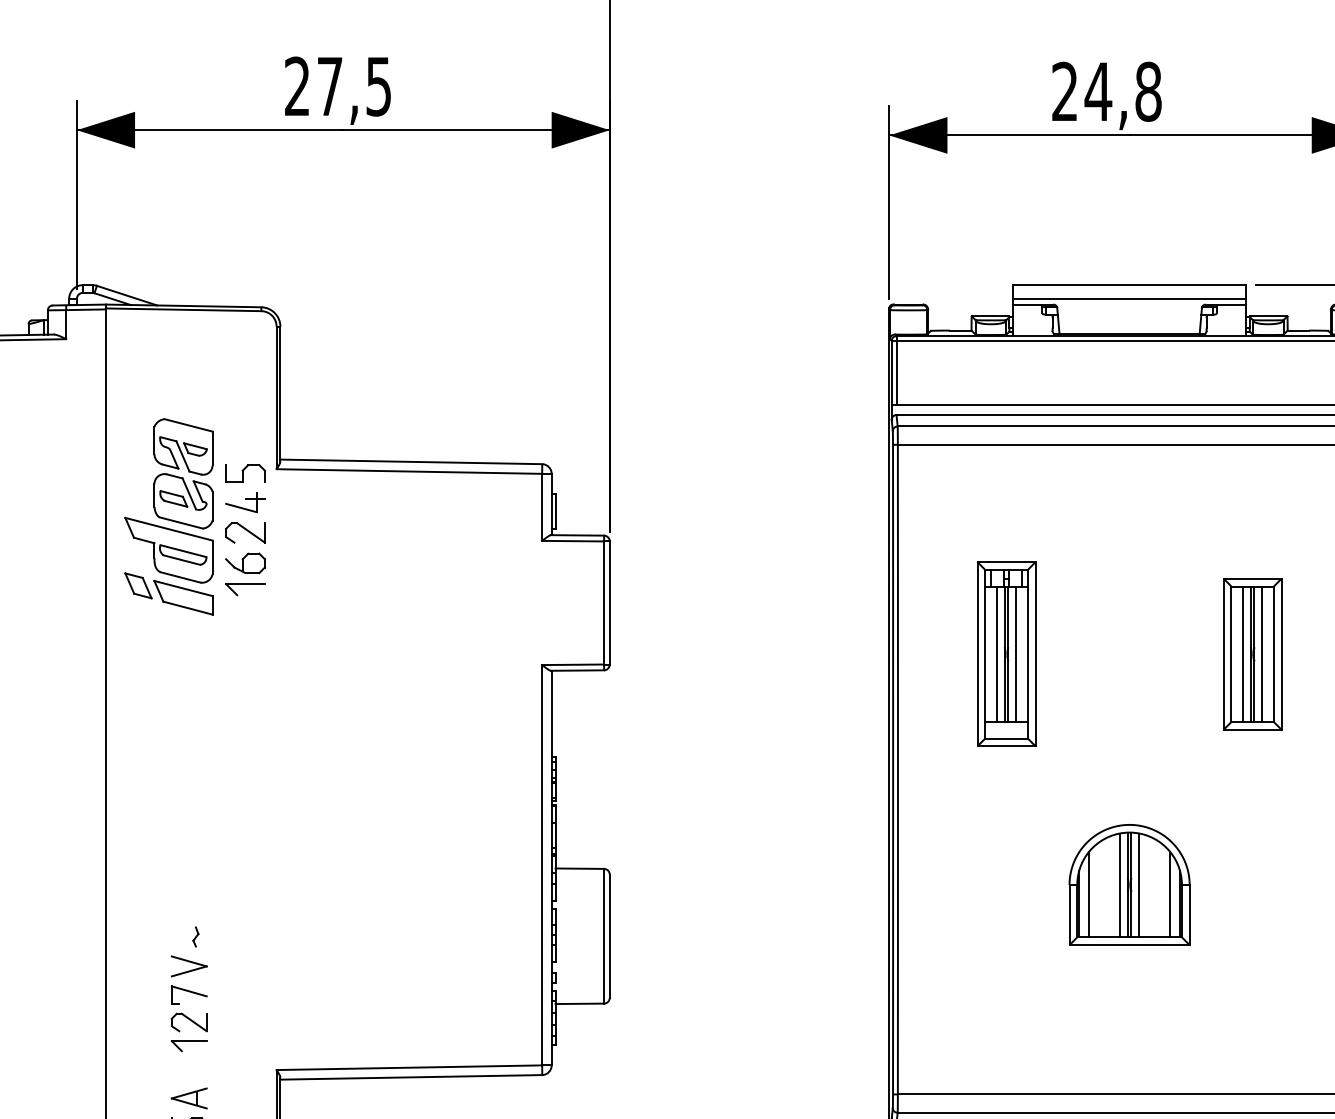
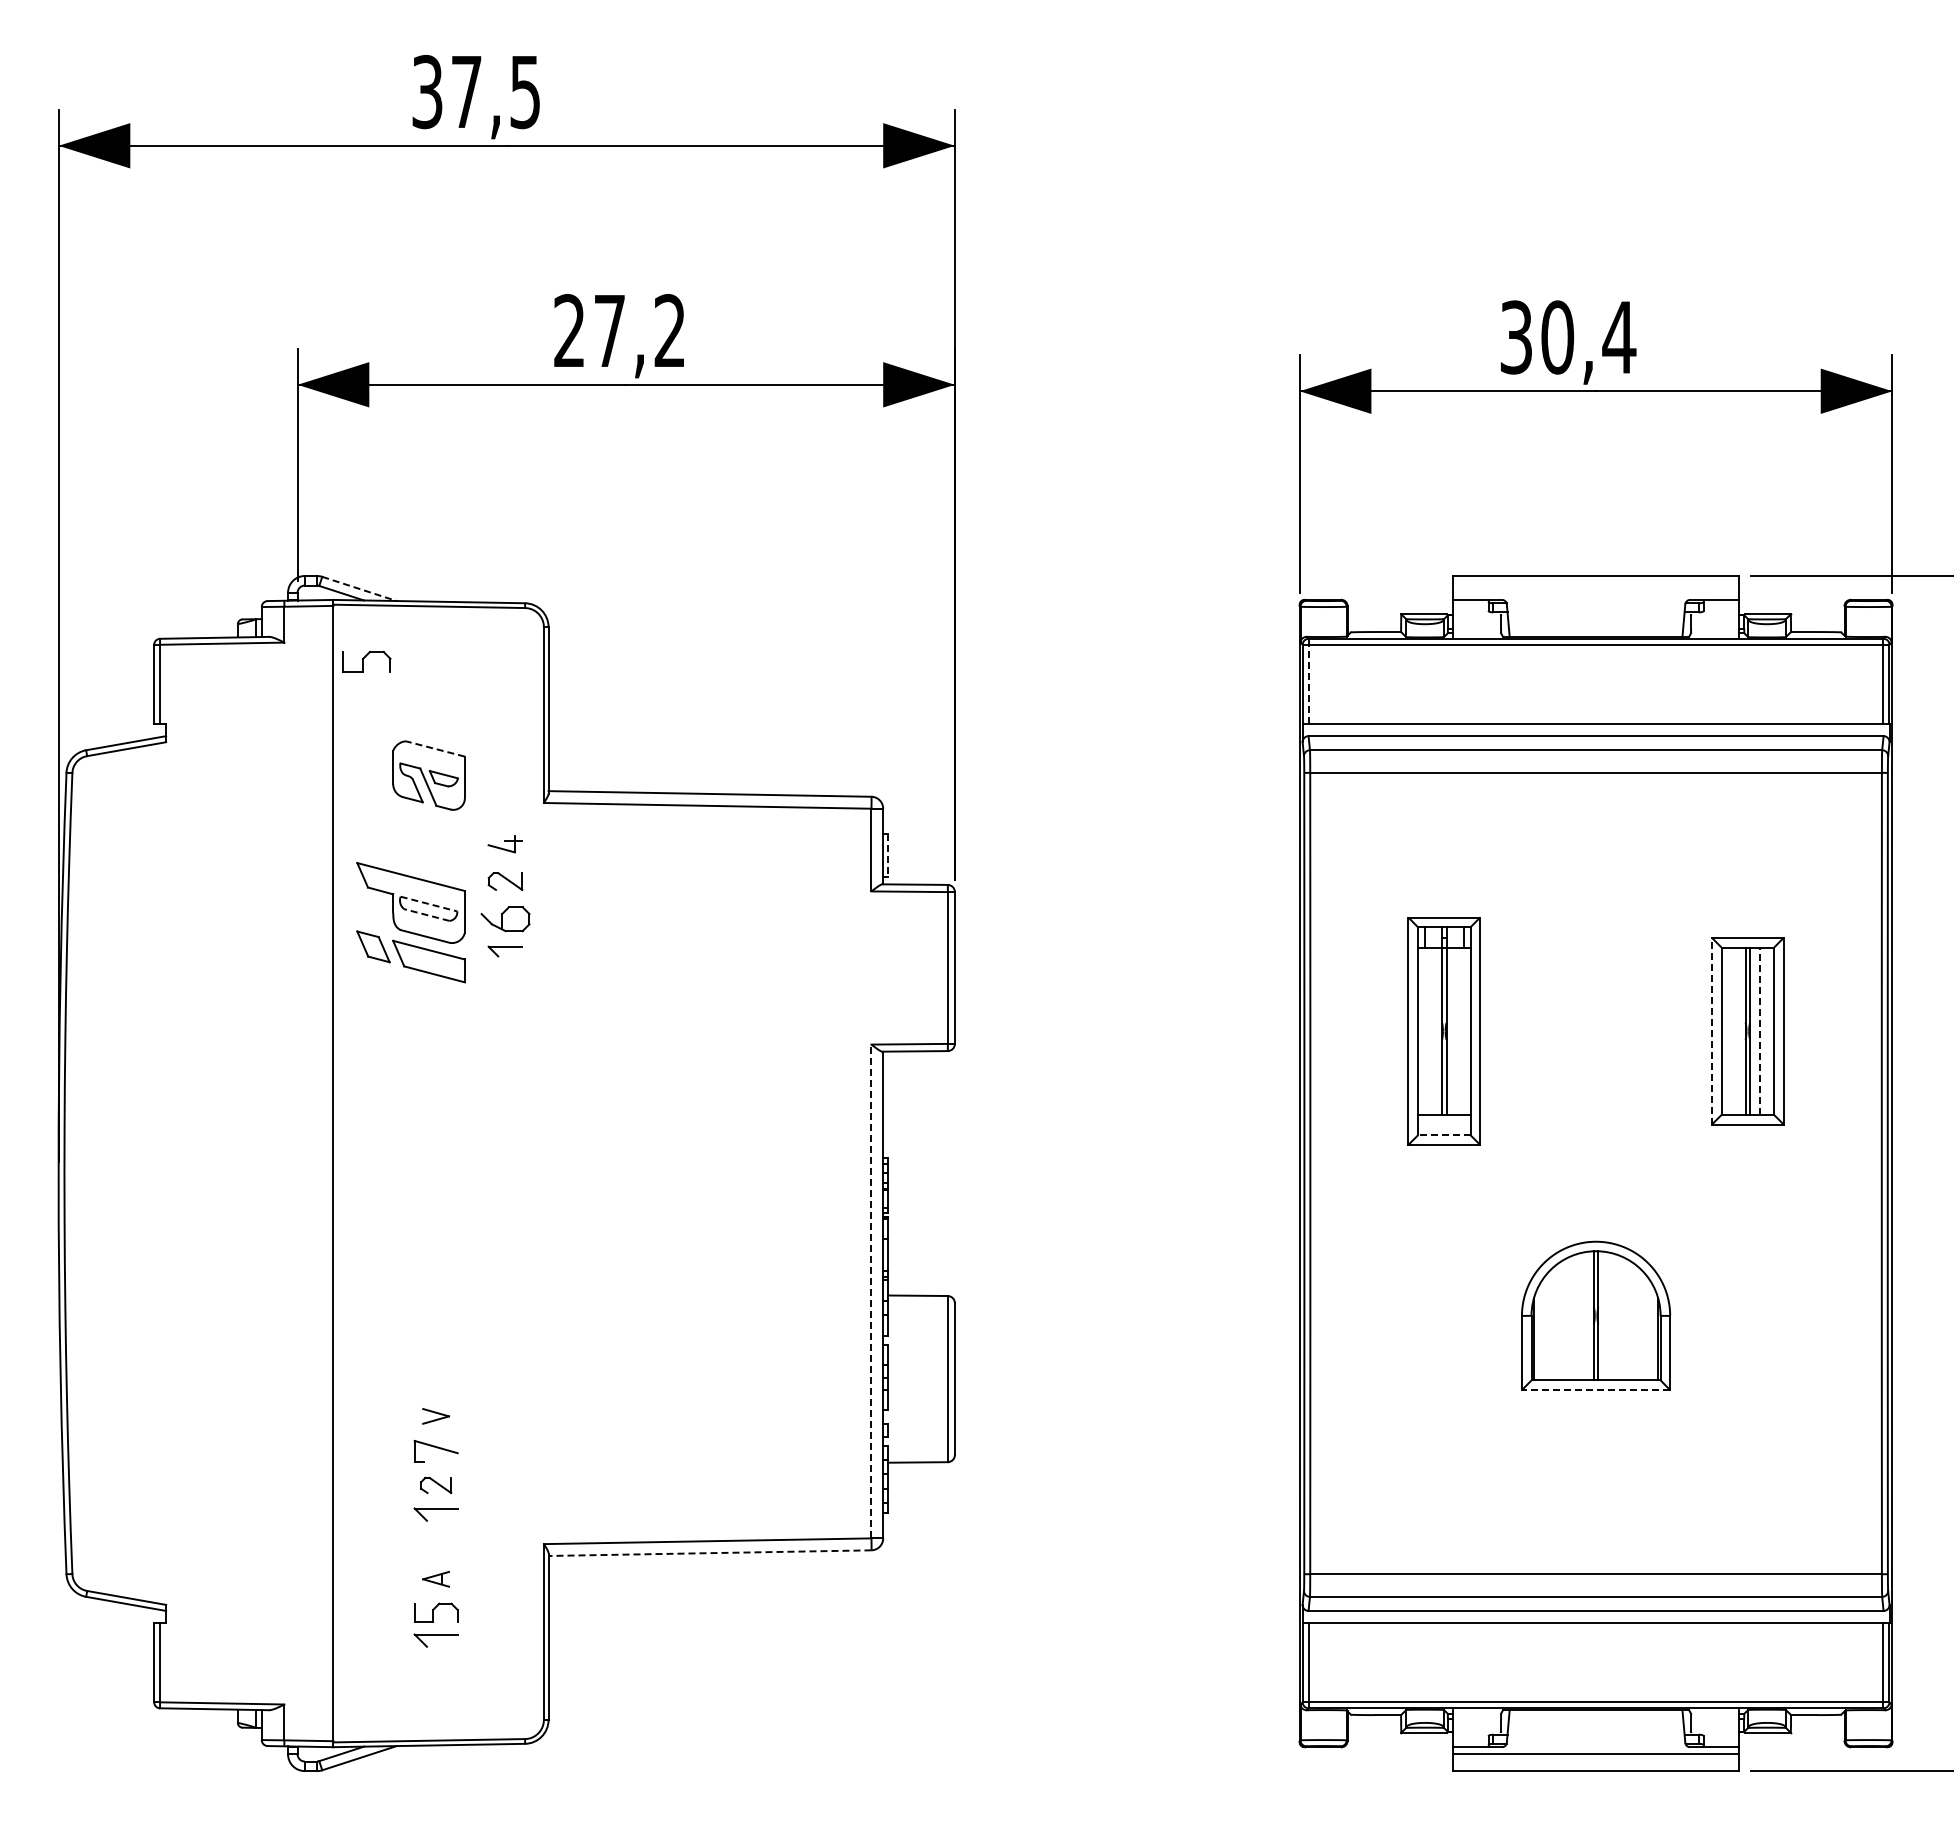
text: (378, 86) -> (669, 331), 27,5 -> 27,2
text: (1107, 91) -> (1568, 337), 24,8 -> 30,4
line: (127, 296) -> (359, 589), solid -> dashed
line: (1129, 298) -> (1595, 592), removed
line: (896, 370) -> (1308, 681), solid -> dashed
line: (187, 425) -> (434, 748), solid -> dashed
part: (245, 472) -> (366, 661), moved
part: (183, 501) -> (428, 842), removed
part: (244, 502) -> (504, 843), size x0.7
line: (555, 511) -> (887, 855), solid -> dashed
part: (245, 532) -> (505, 881), size x0.7
line: (183, 551) -> (429, 904), solid -> dashed
line: (181, 559) -> (426, 914), solid -> dashed
part: (244, 589) -> (504, 951), size x0.7
line: (1223, 653) -> (1712, 1030), solid -> dashed
line: (996, 654) -> (1432, 1031), removed
line: (1016, 654) -> (1456, 1031), removed
line: (1242, 654) -> (1735, 1031), removed
line: (1262, 654) -> (1759, 1031), solid -> dashed
line: (1005, 738) -> (1443, 1135), solid -> dashed
line: (542, 865) -> (871, 1291), solid -> dashed
line: (1120, 885) -> (1584, 1316), removed
line: (1139, 885) -> (1608, 1316), removed
line: (1088, 894) -> (1545, 1327), removed
line: (1170, 894) -> (1646, 1327), removed
part: (196, 936) -> (444, 1379), removed
line: (1129, 945) -> (1595, 1390), solid -> dashed
part: (188, 966) -> (435, 1416), size x0.6
part: (188, 1022) -> (435, 1485), size x0.7
line: (410, 1077) -> (709, 1553), solid -> dashed
part: (188, 1098) -> (435, 1579), size x0.6

